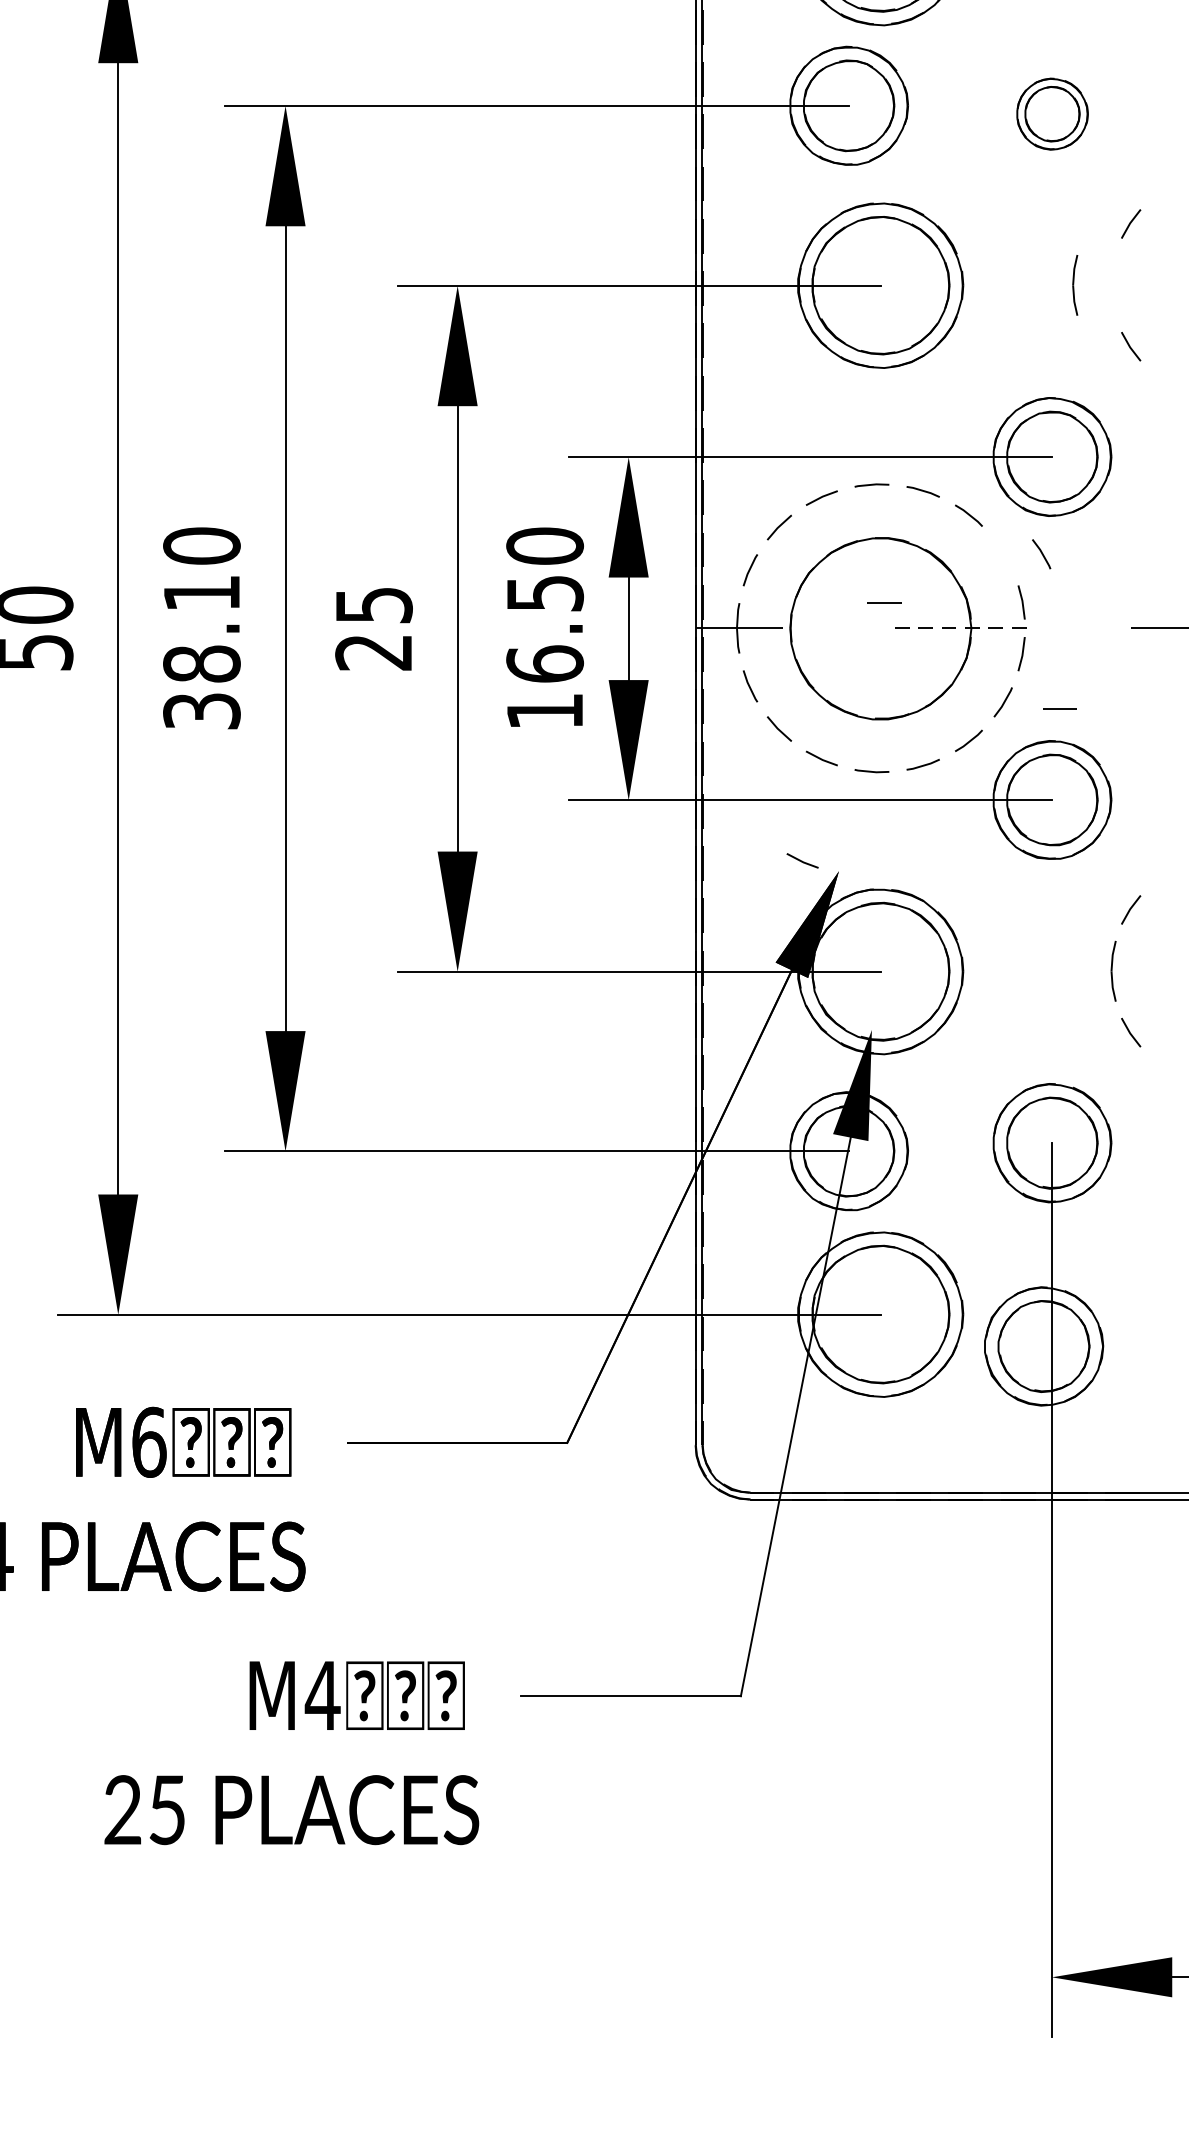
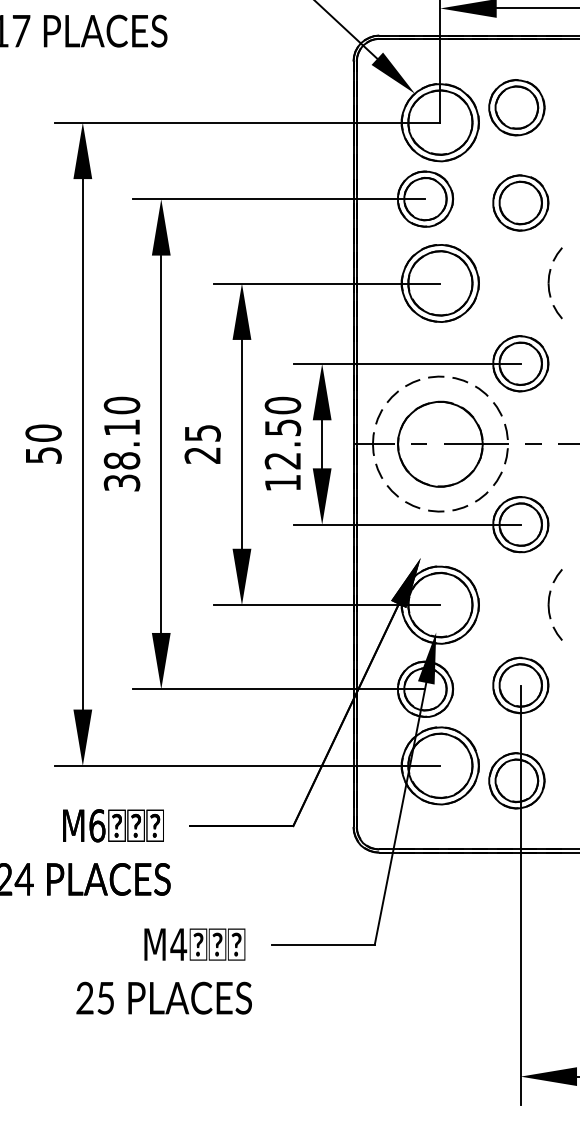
part: (1051, 113) -> (520, 202), size x1.67
part: (1075, 285) -> (549, 283), moved
line: (1041, 554) -> (497, 409), moved
line: (883, 601) -> (418, 443), moved
line: (957, 629) -> (476, 444), dashed -> solid
text: (544, 663) -> (282, 460), 16.50 -> 12.50
line: (1060, 708) -> (533, 443), moved
line: (802, 861) -> (403, 553), removed

